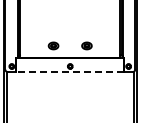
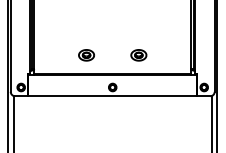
line: (70, 72) -> (113, 96), dashed -> solid

